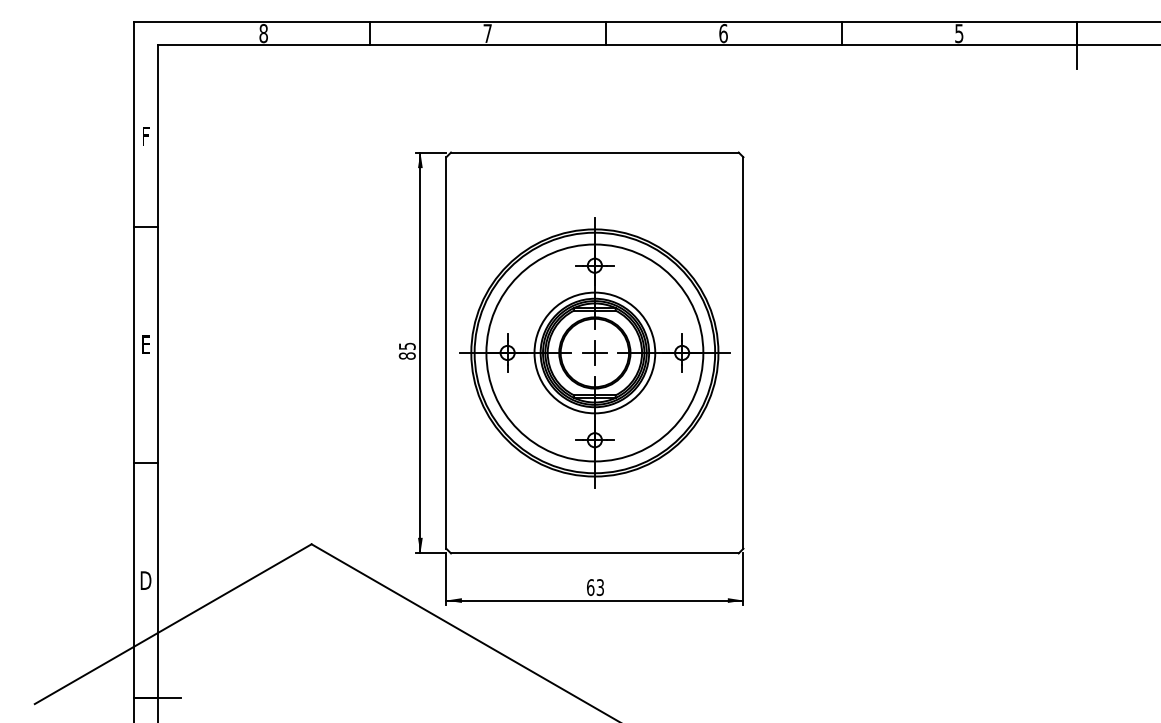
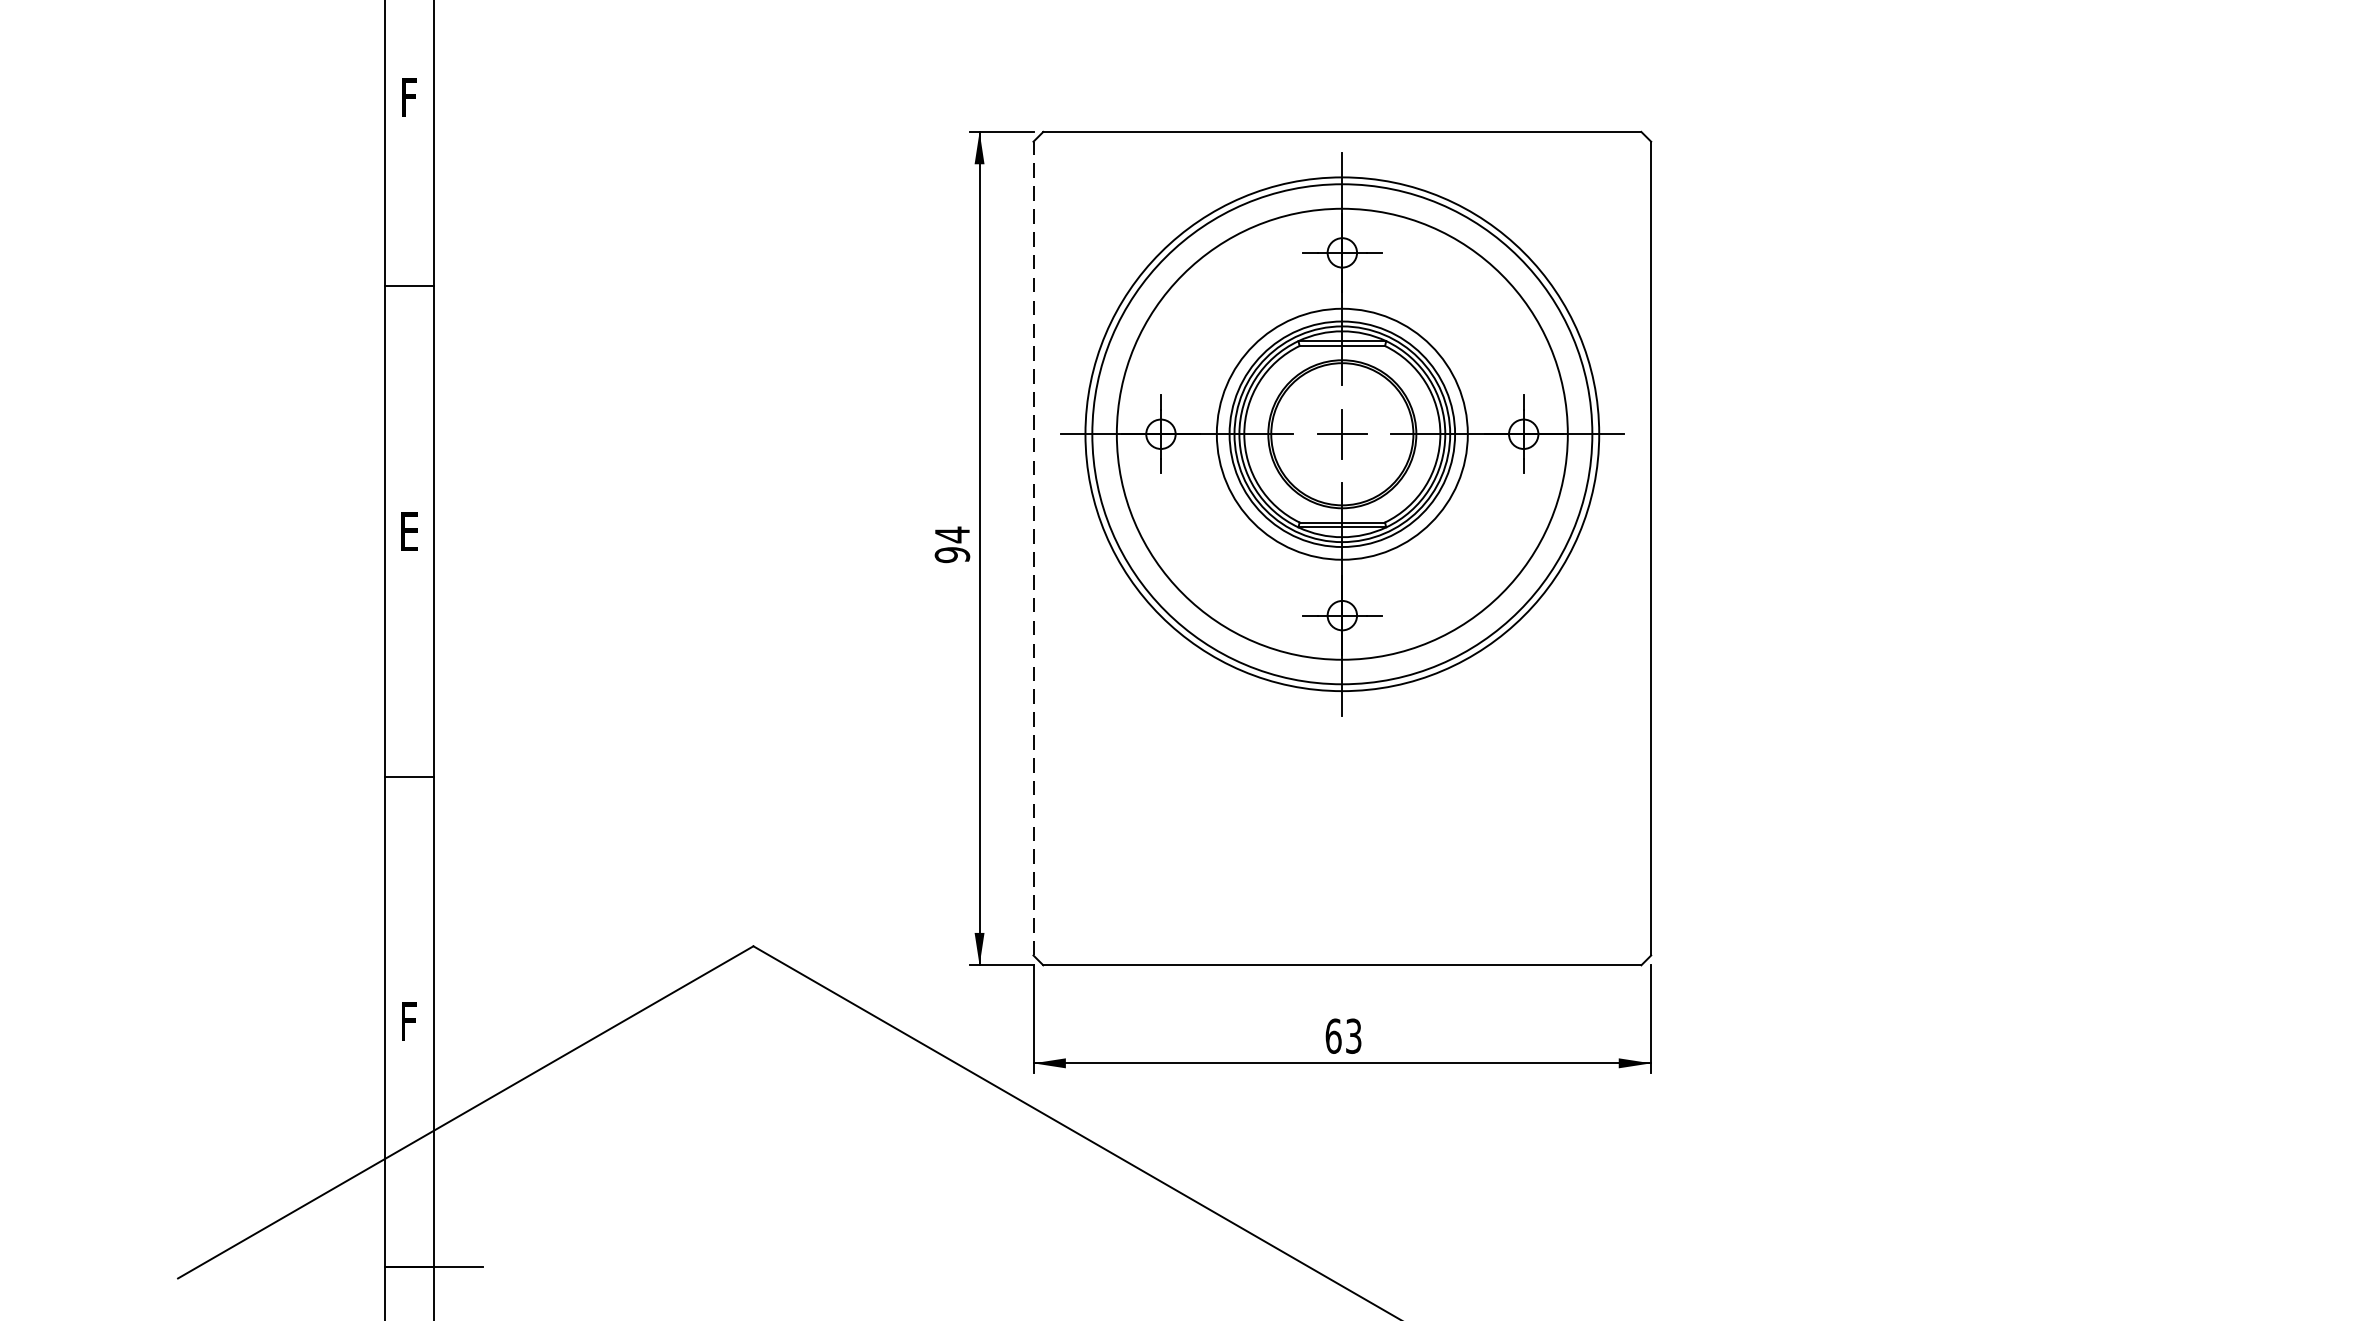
text: (407, 350) -> (952, 543), 85 -> 94
line: (446, 352) -> (1033, 547), solid -> dashed
part: (594, 352) -> (1341, 433), moved
text: (145, 580) -> (408, 1021), D -> F

